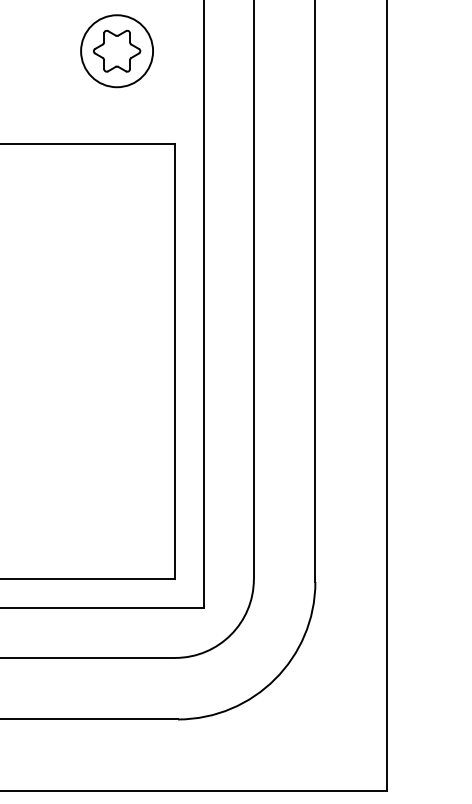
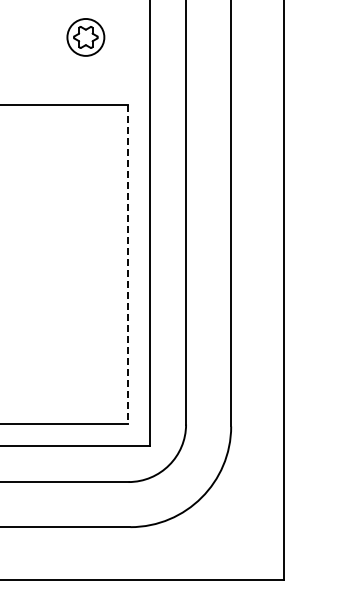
part: (116, 51) -> (85, 37), size x0.7
line: (175, 362) -> (128, 265), solid -> dashed

